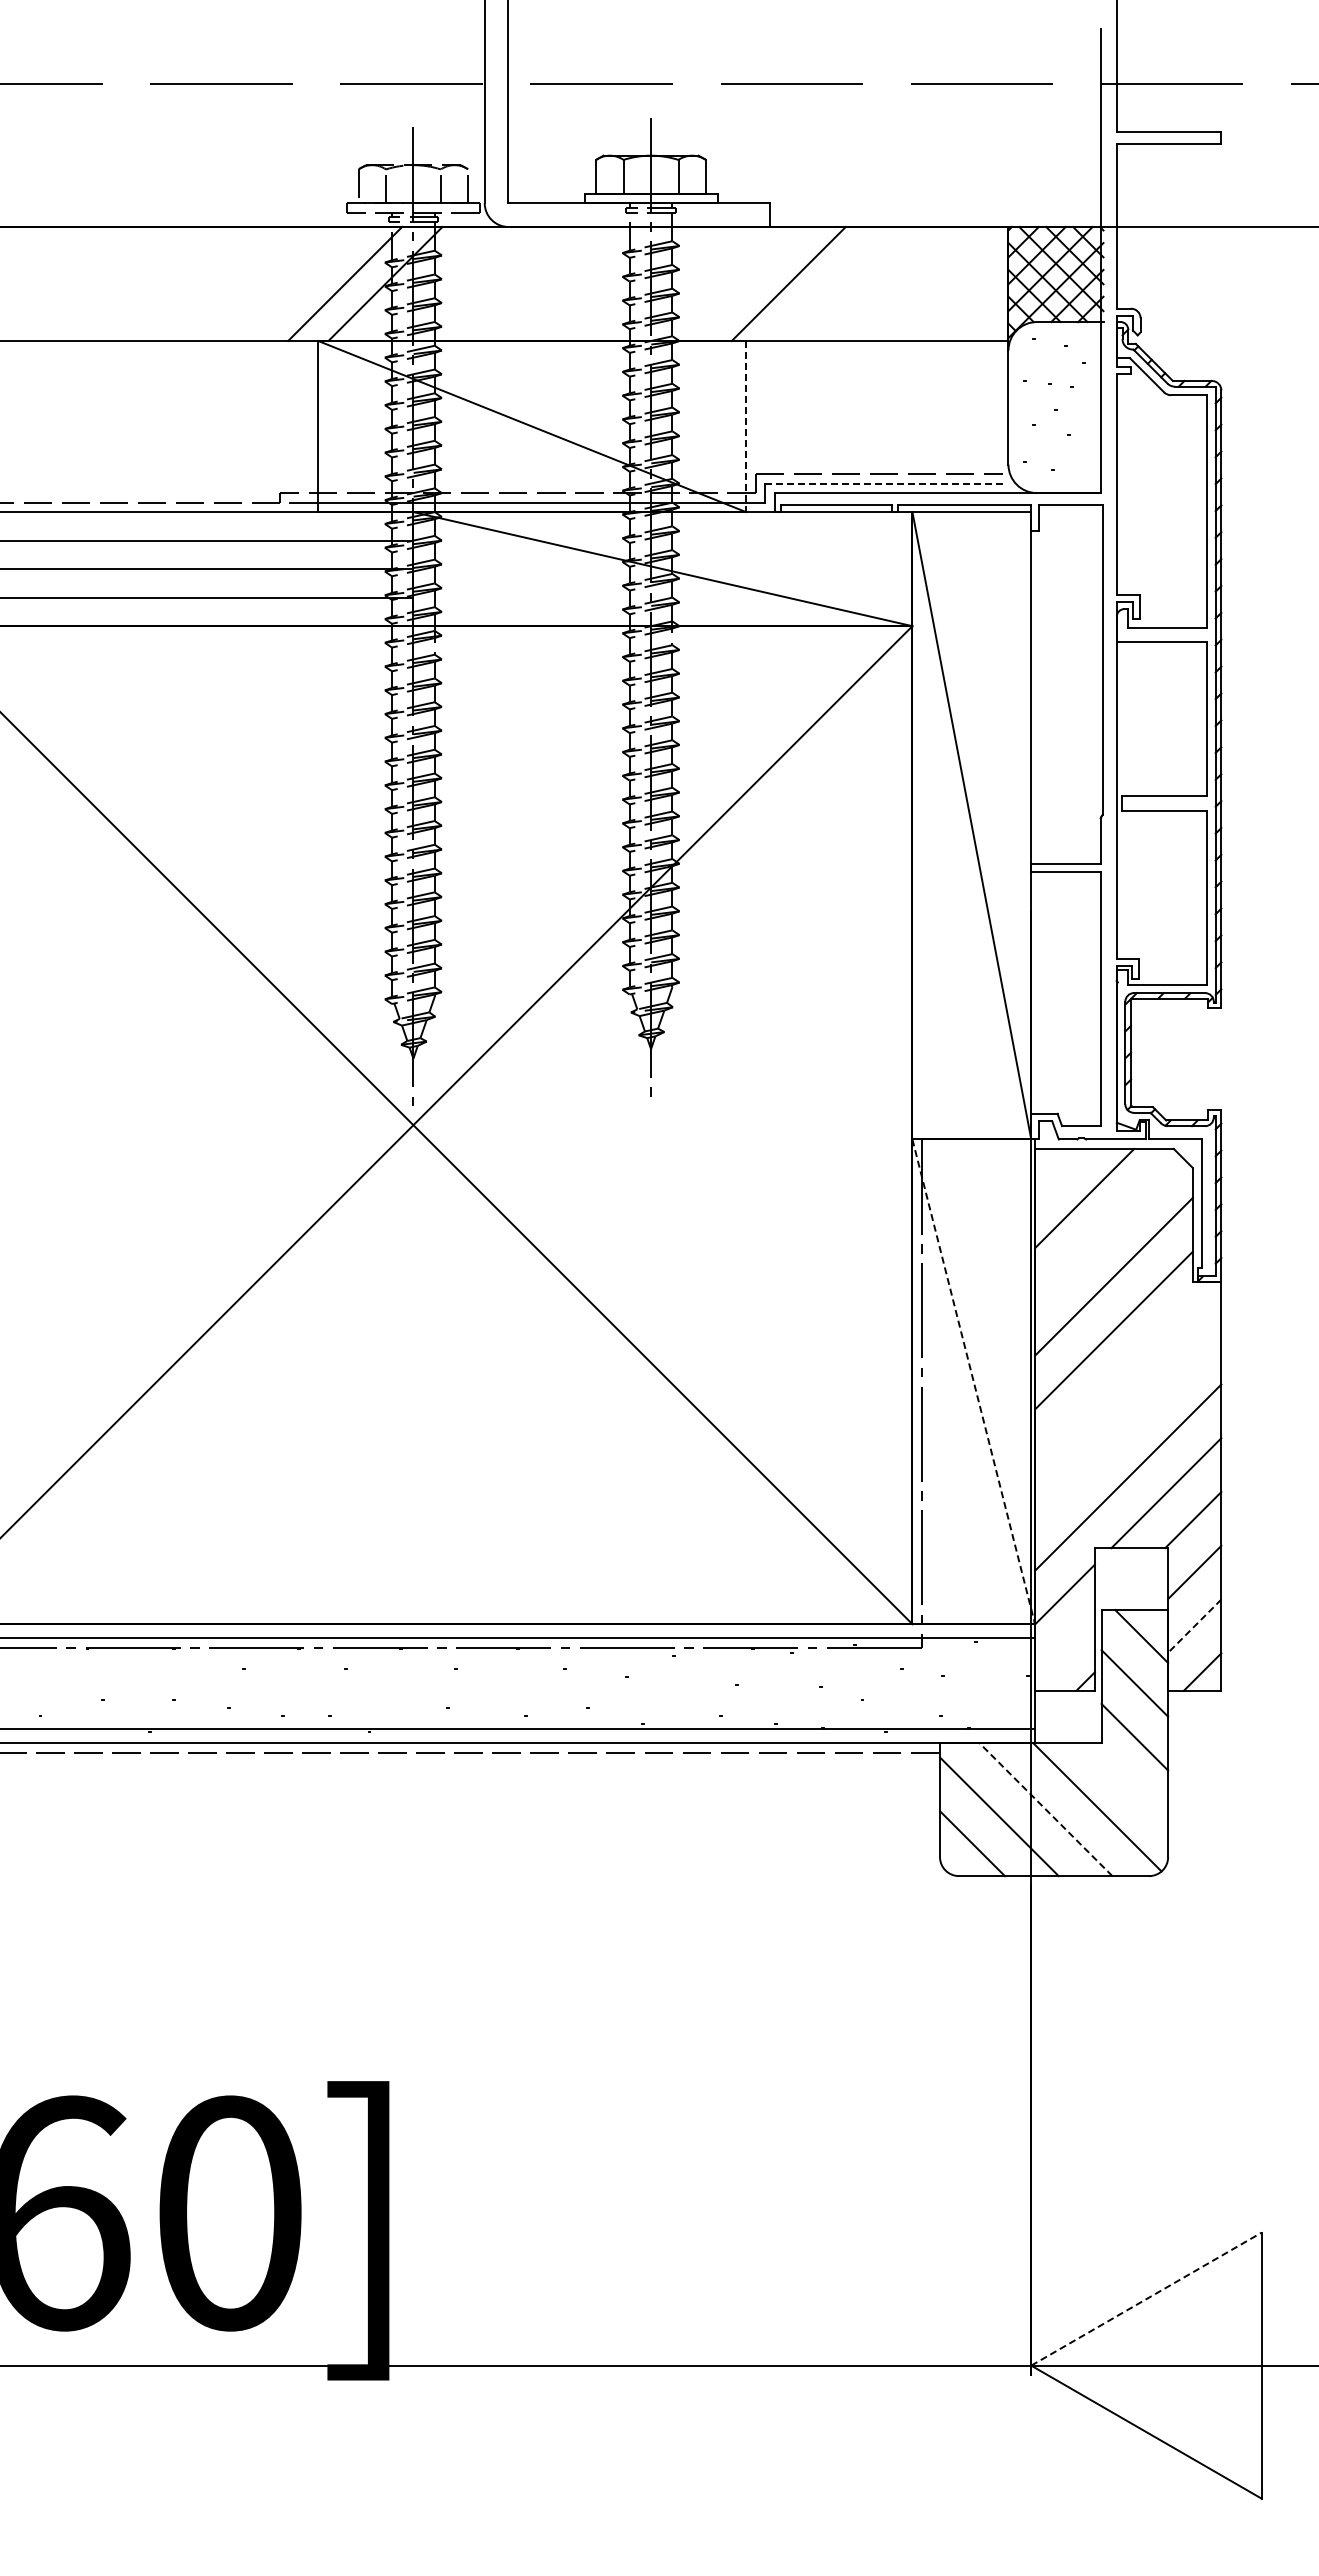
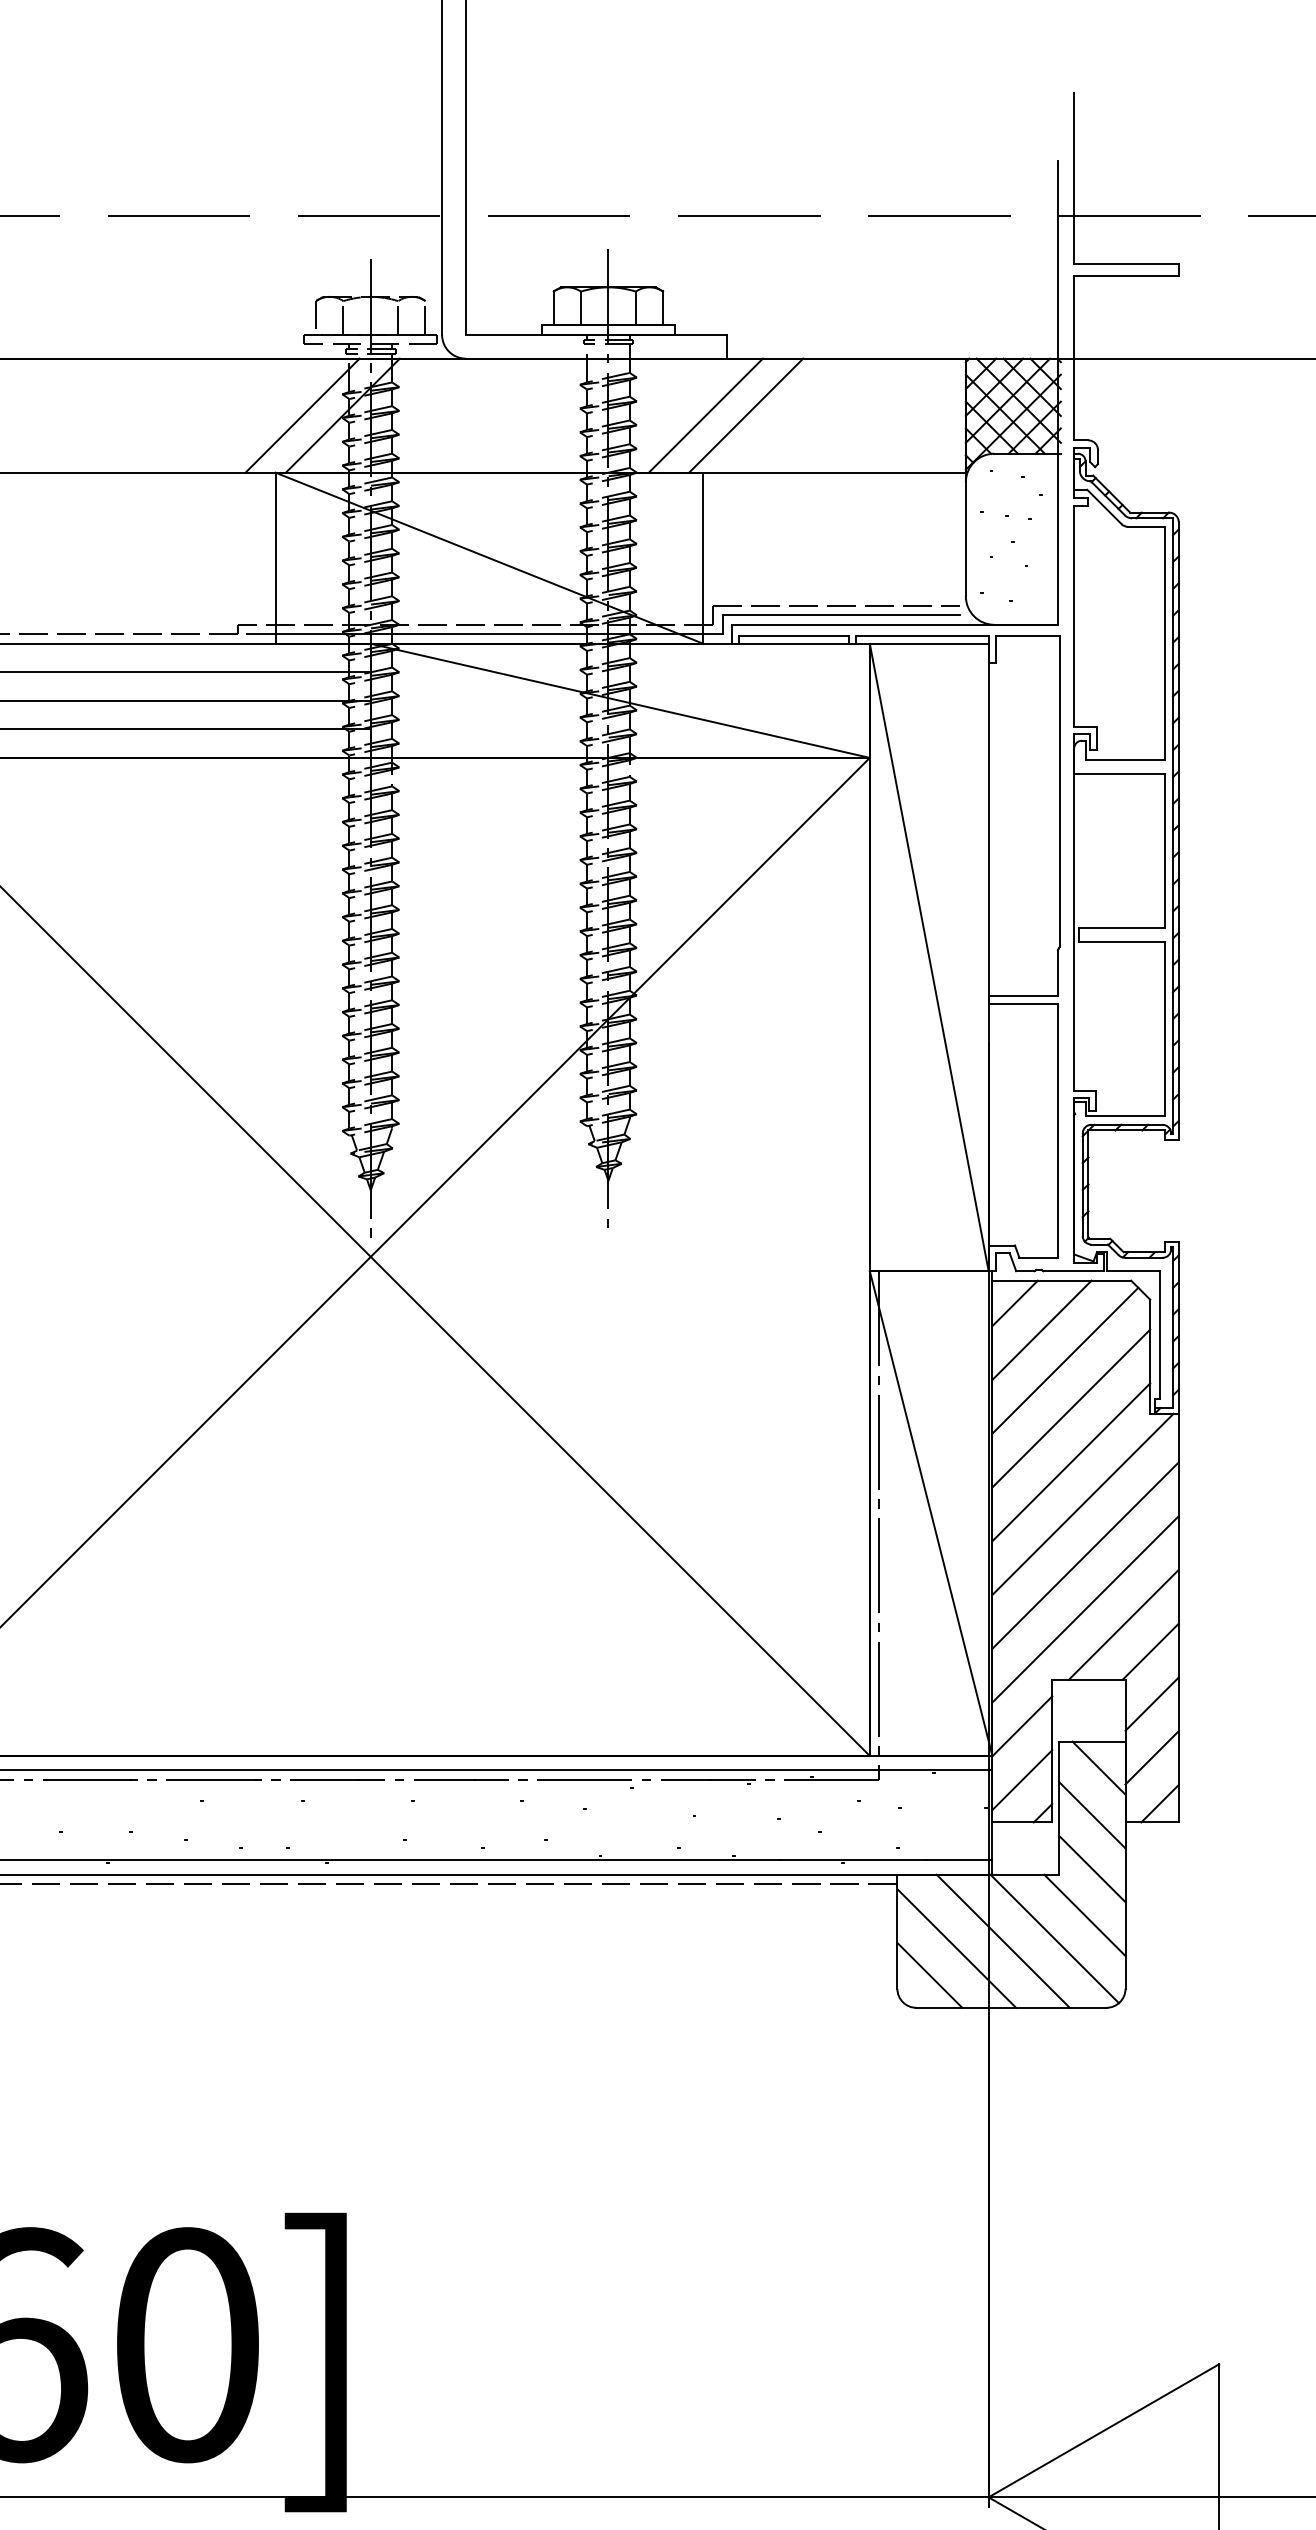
line: (748, 283) -> (705, 415), added
line: (746, 426) -> (703, 558), dashed -> solid
line: (883, 483) -> (840, 615), dashed -> solid
line: (1057, 1171) -> (1014, 1303), added
line: (1107, 1228) -> (1064, 1360), added
line: (1125, 1372) -> (1082, 1504), added
line: (973, 1382) -> (930, 1514), dashed -> solid
line: (1128, 1423) -> (1085, 1555), added
line: (1194, 1626) -> (1151, 1758), dashed -> solid
line: (1064, 1648) -> (1021, 1780), added
line: (1127, 1783) -> (1084, 1915), added
line: (1045, 1809) -> (1002, 1941), dashed -> solid
line: (1146, 2298) -> (1103, 2430), dashed -> solid

